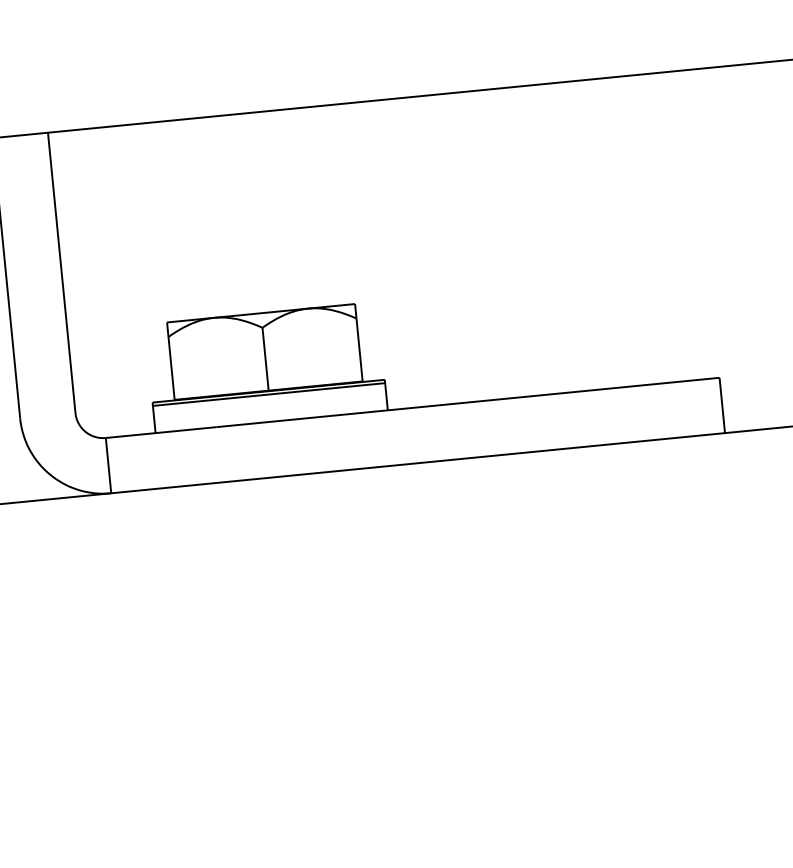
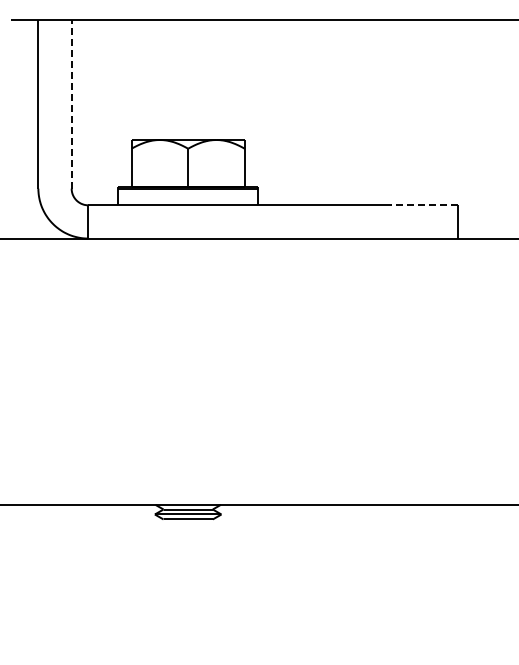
line: (61, 271) -> (71, 103), solid -> dashed
line: (664, 383) -> (424, 205), solid -> dashed

